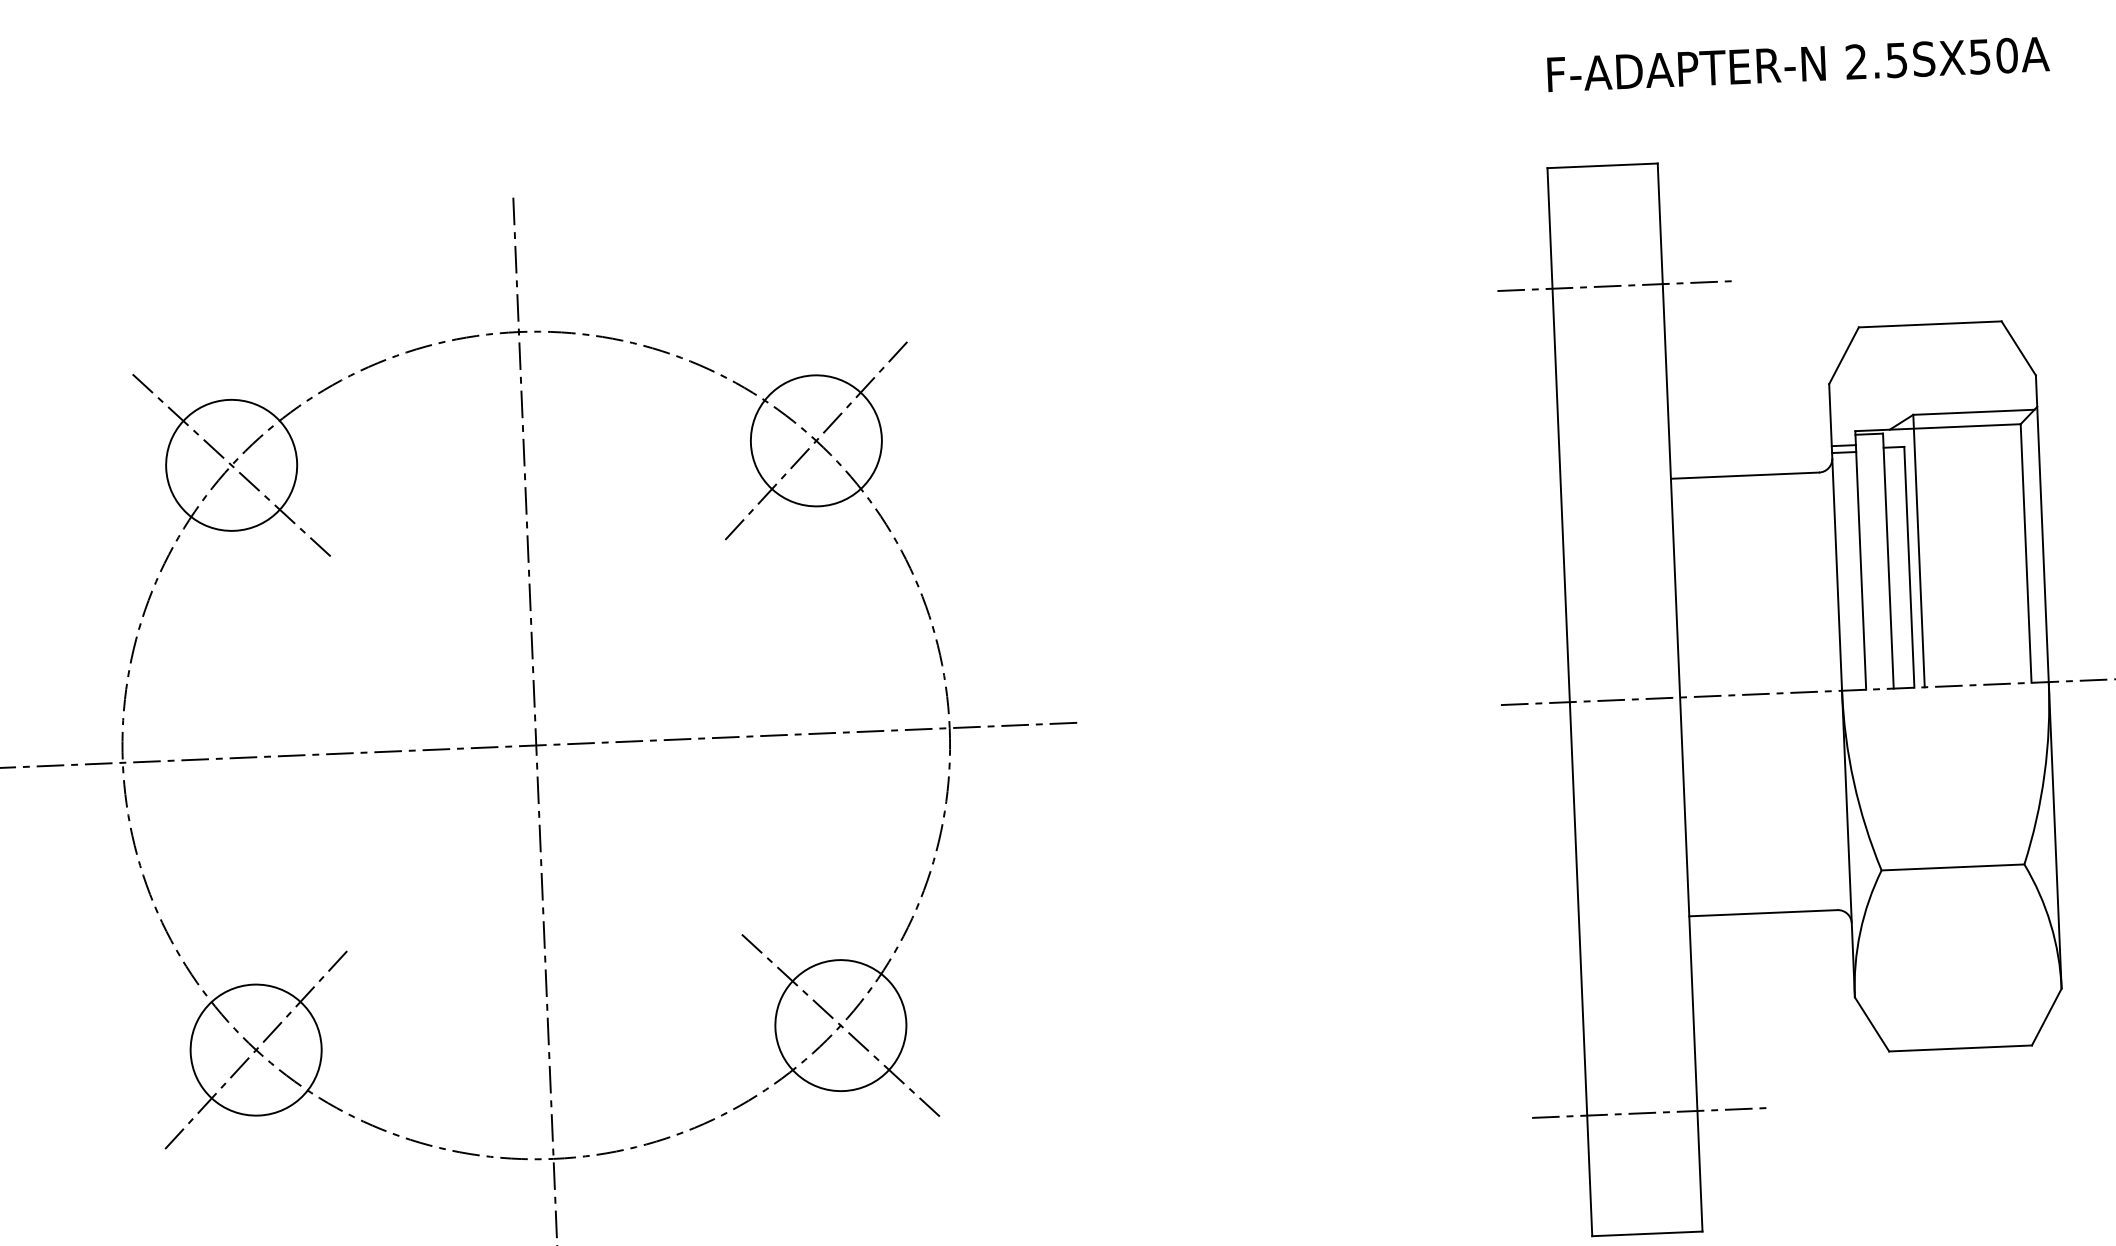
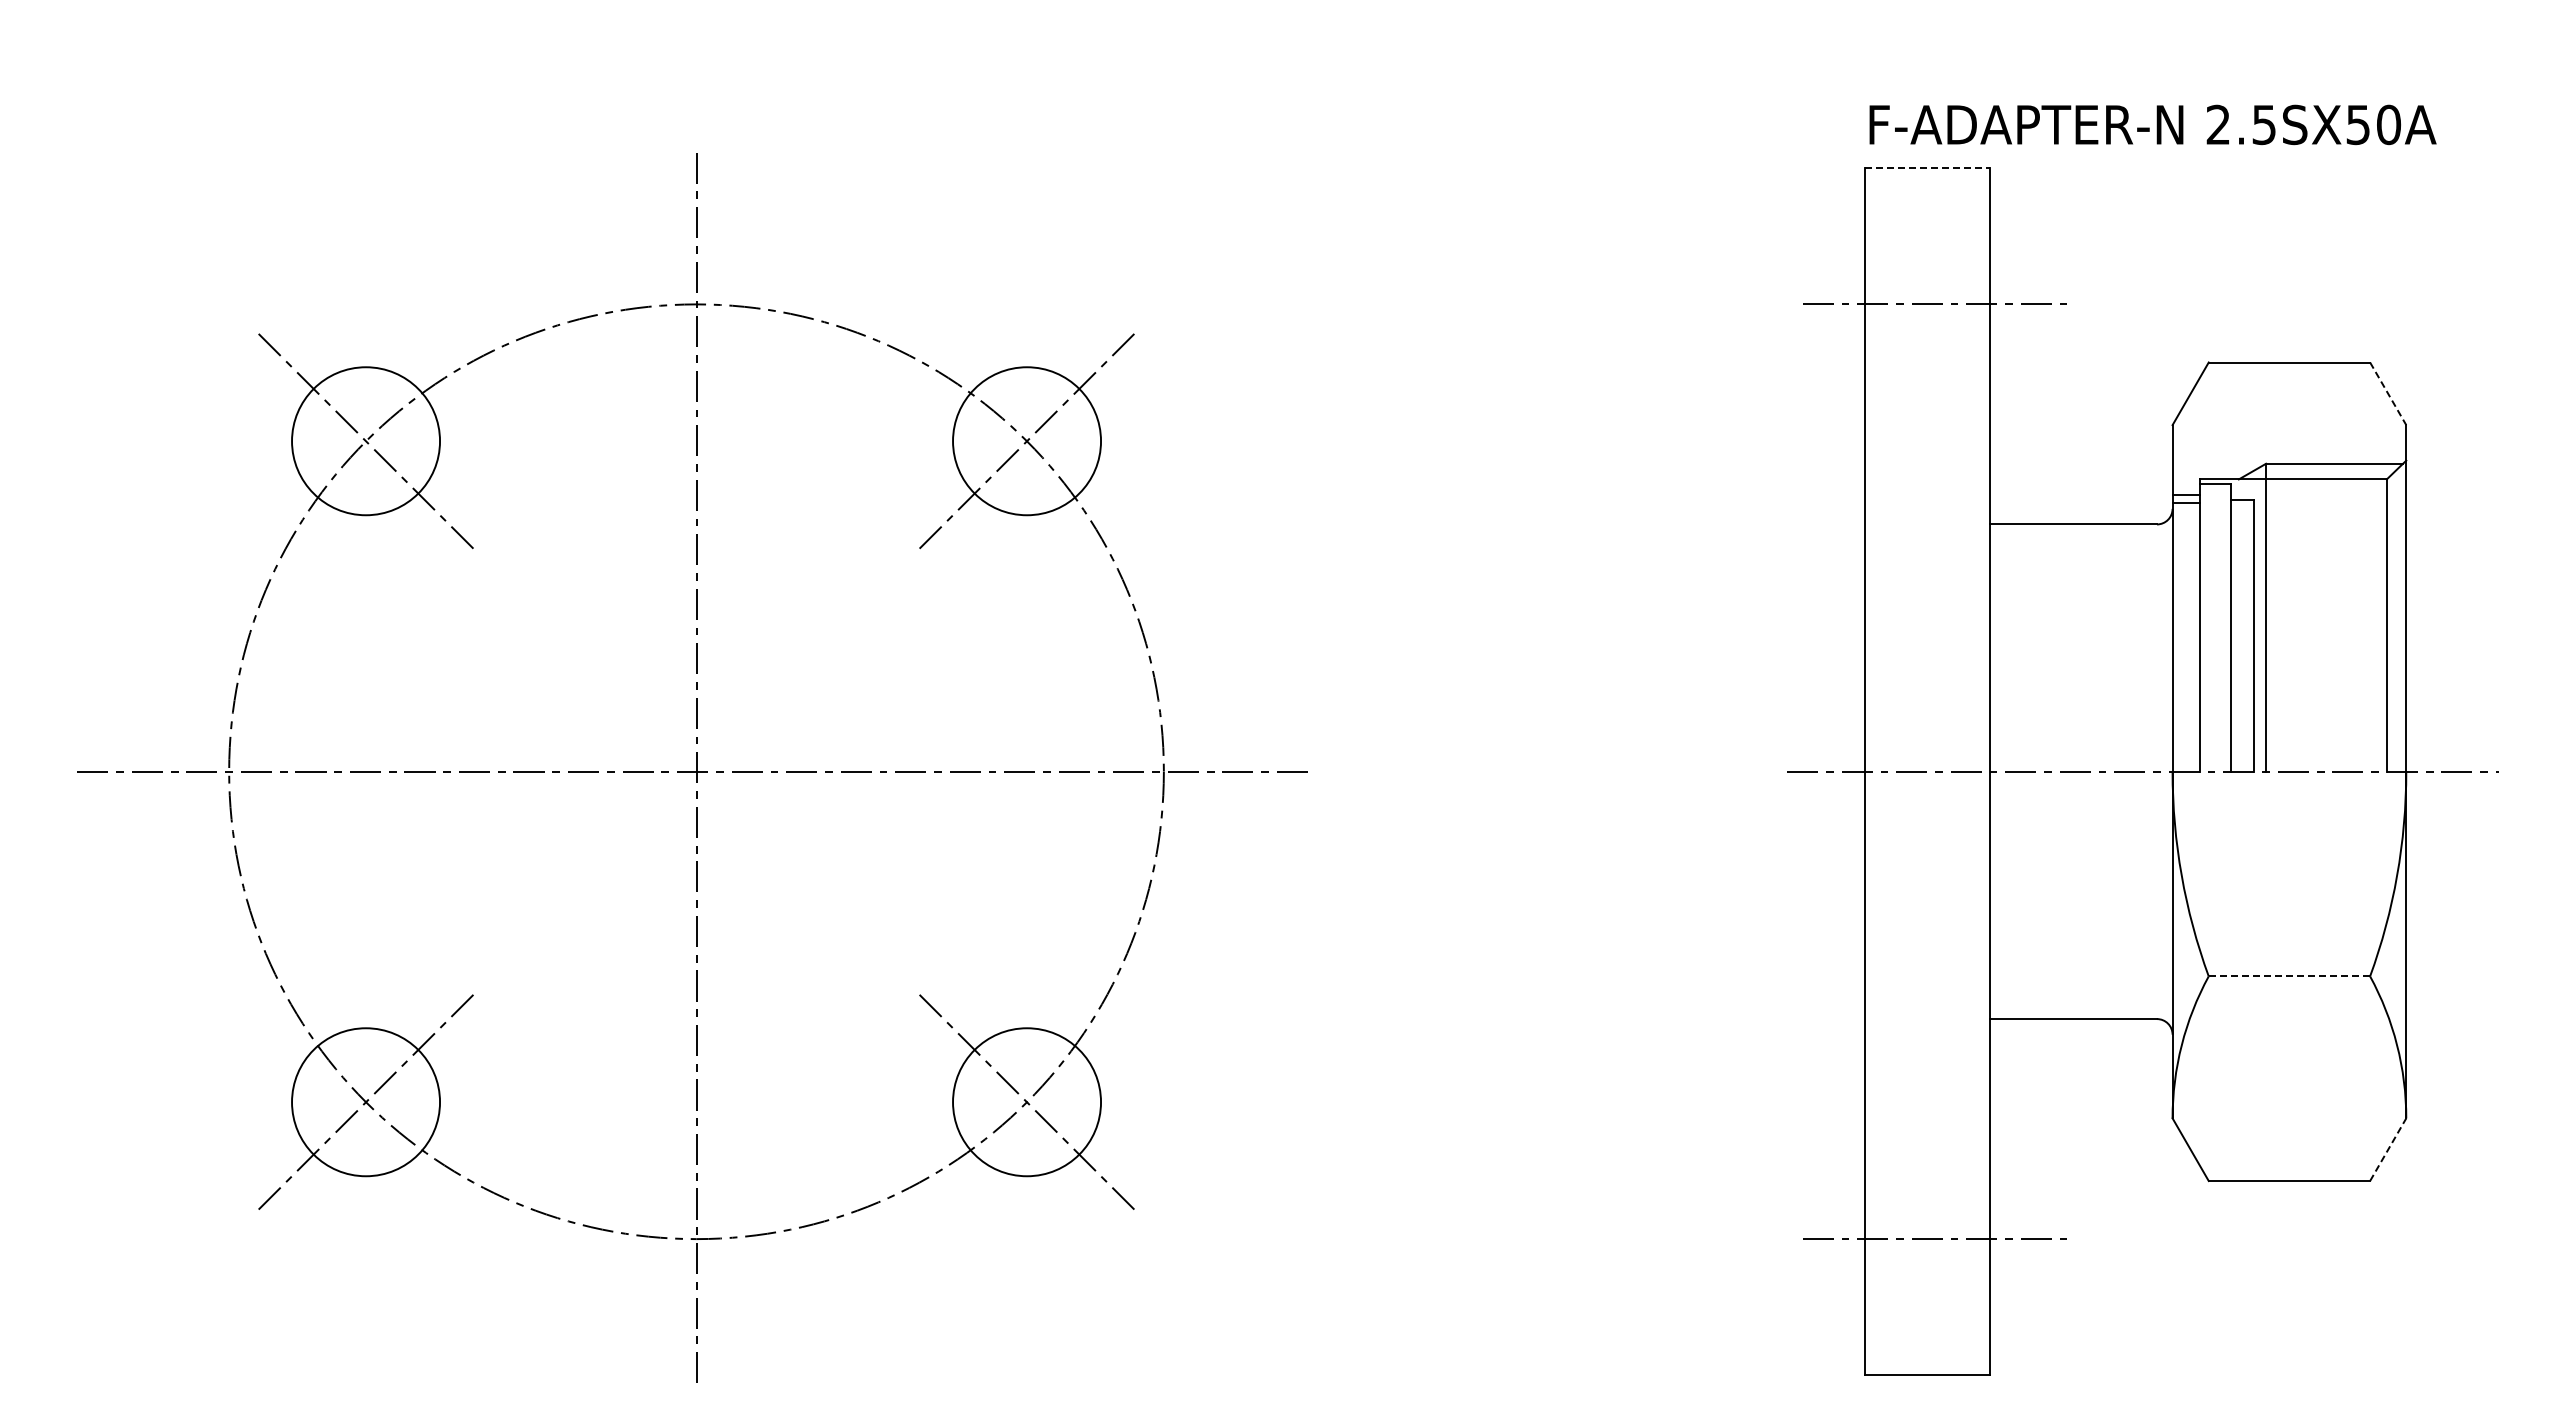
text: (1797, 64) -> (2152, 124), moved
line: (1602, 166) -> (1927, 168), solid -> dashed
line: (2019, 349) -> (2388, 394), solid -> dashed
line: (1953, 867) -> (2289, 976), solid -> dashed
line: (2047, 1016) -> (2388, 1149), solid -> dashed

